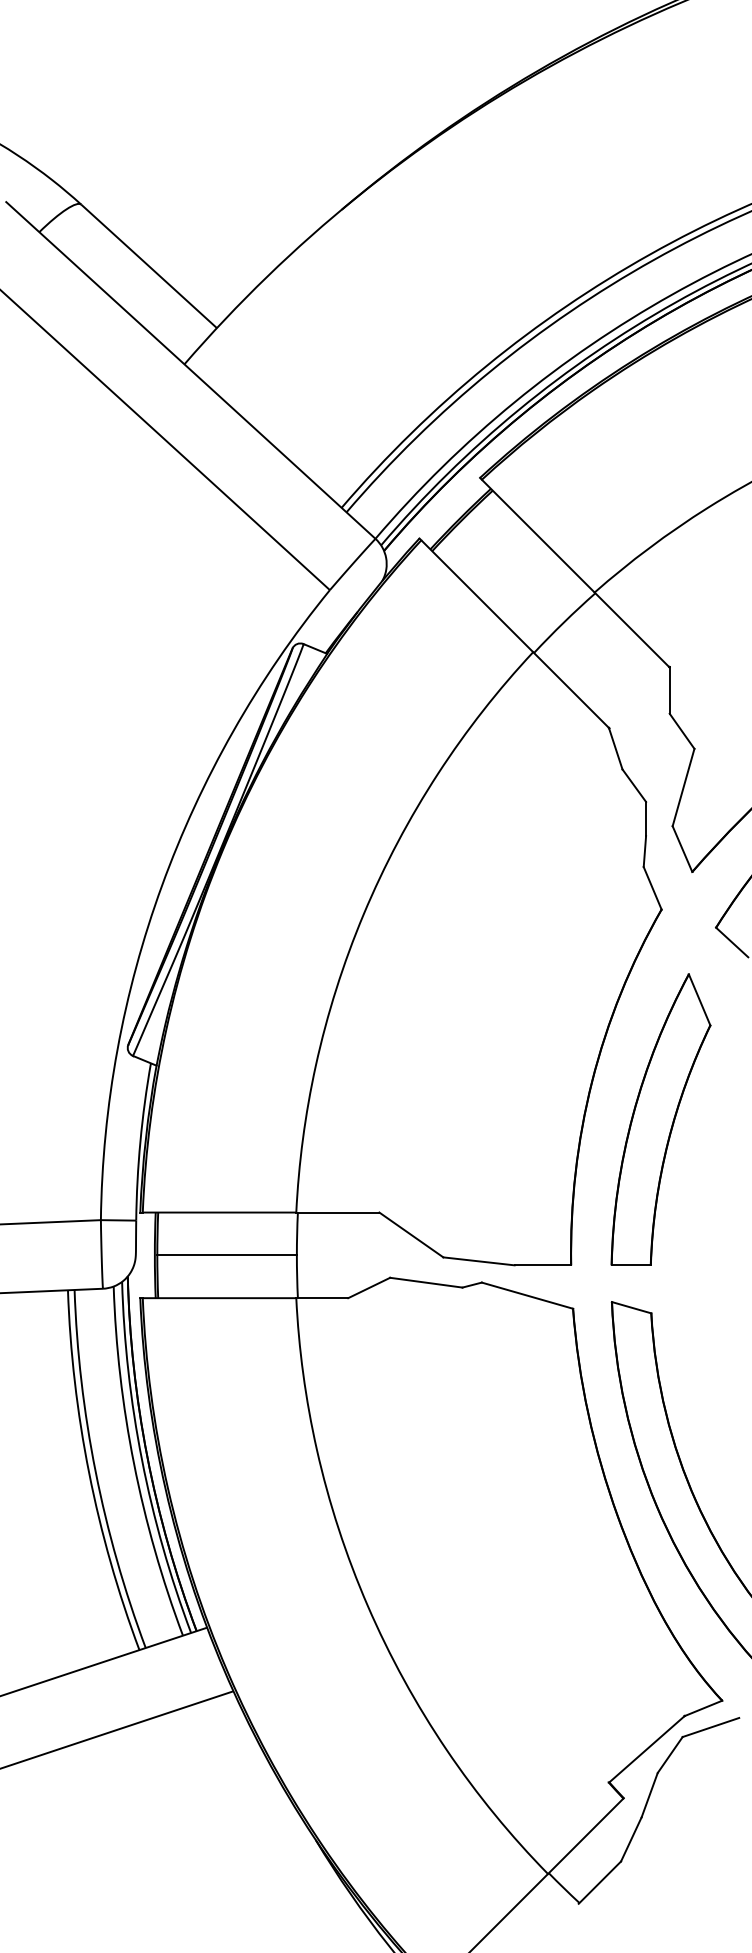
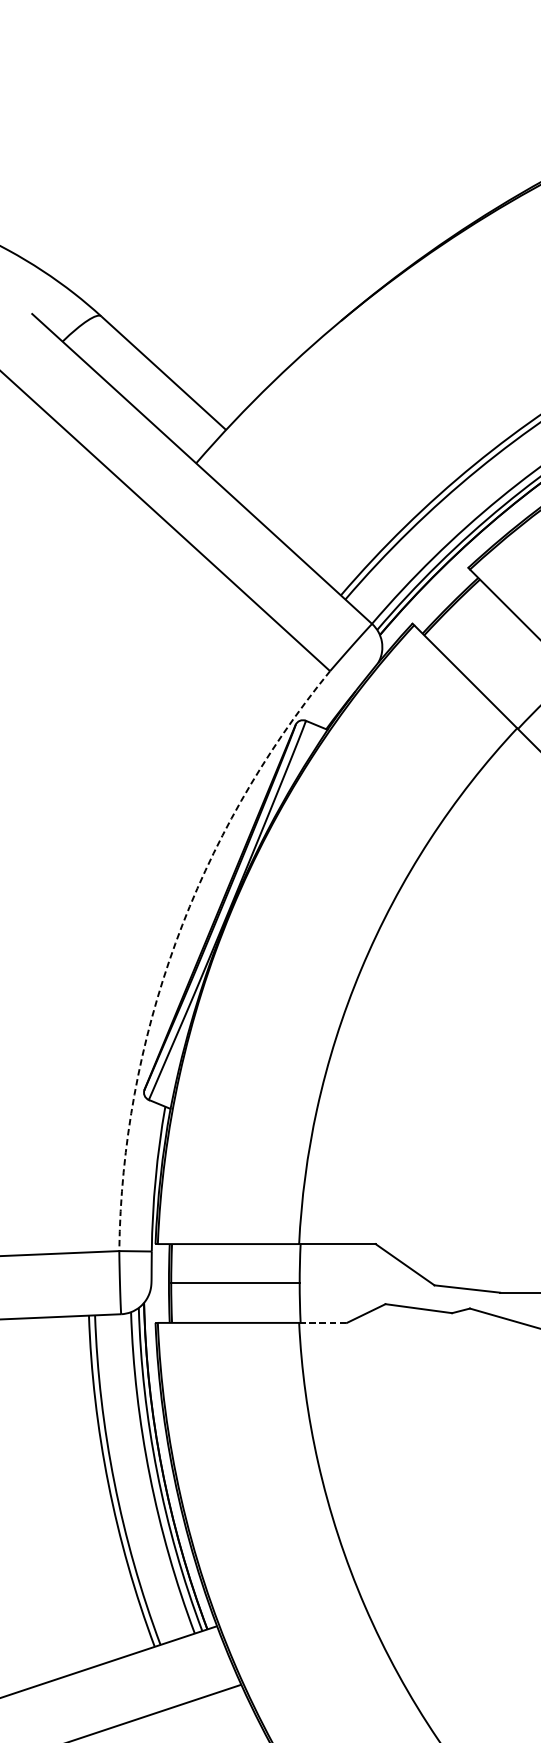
arc: (162, 885) -> (175, 943), solid -> dashed
line: (322, 1298) -> (323, 1323), solid -> dashed

